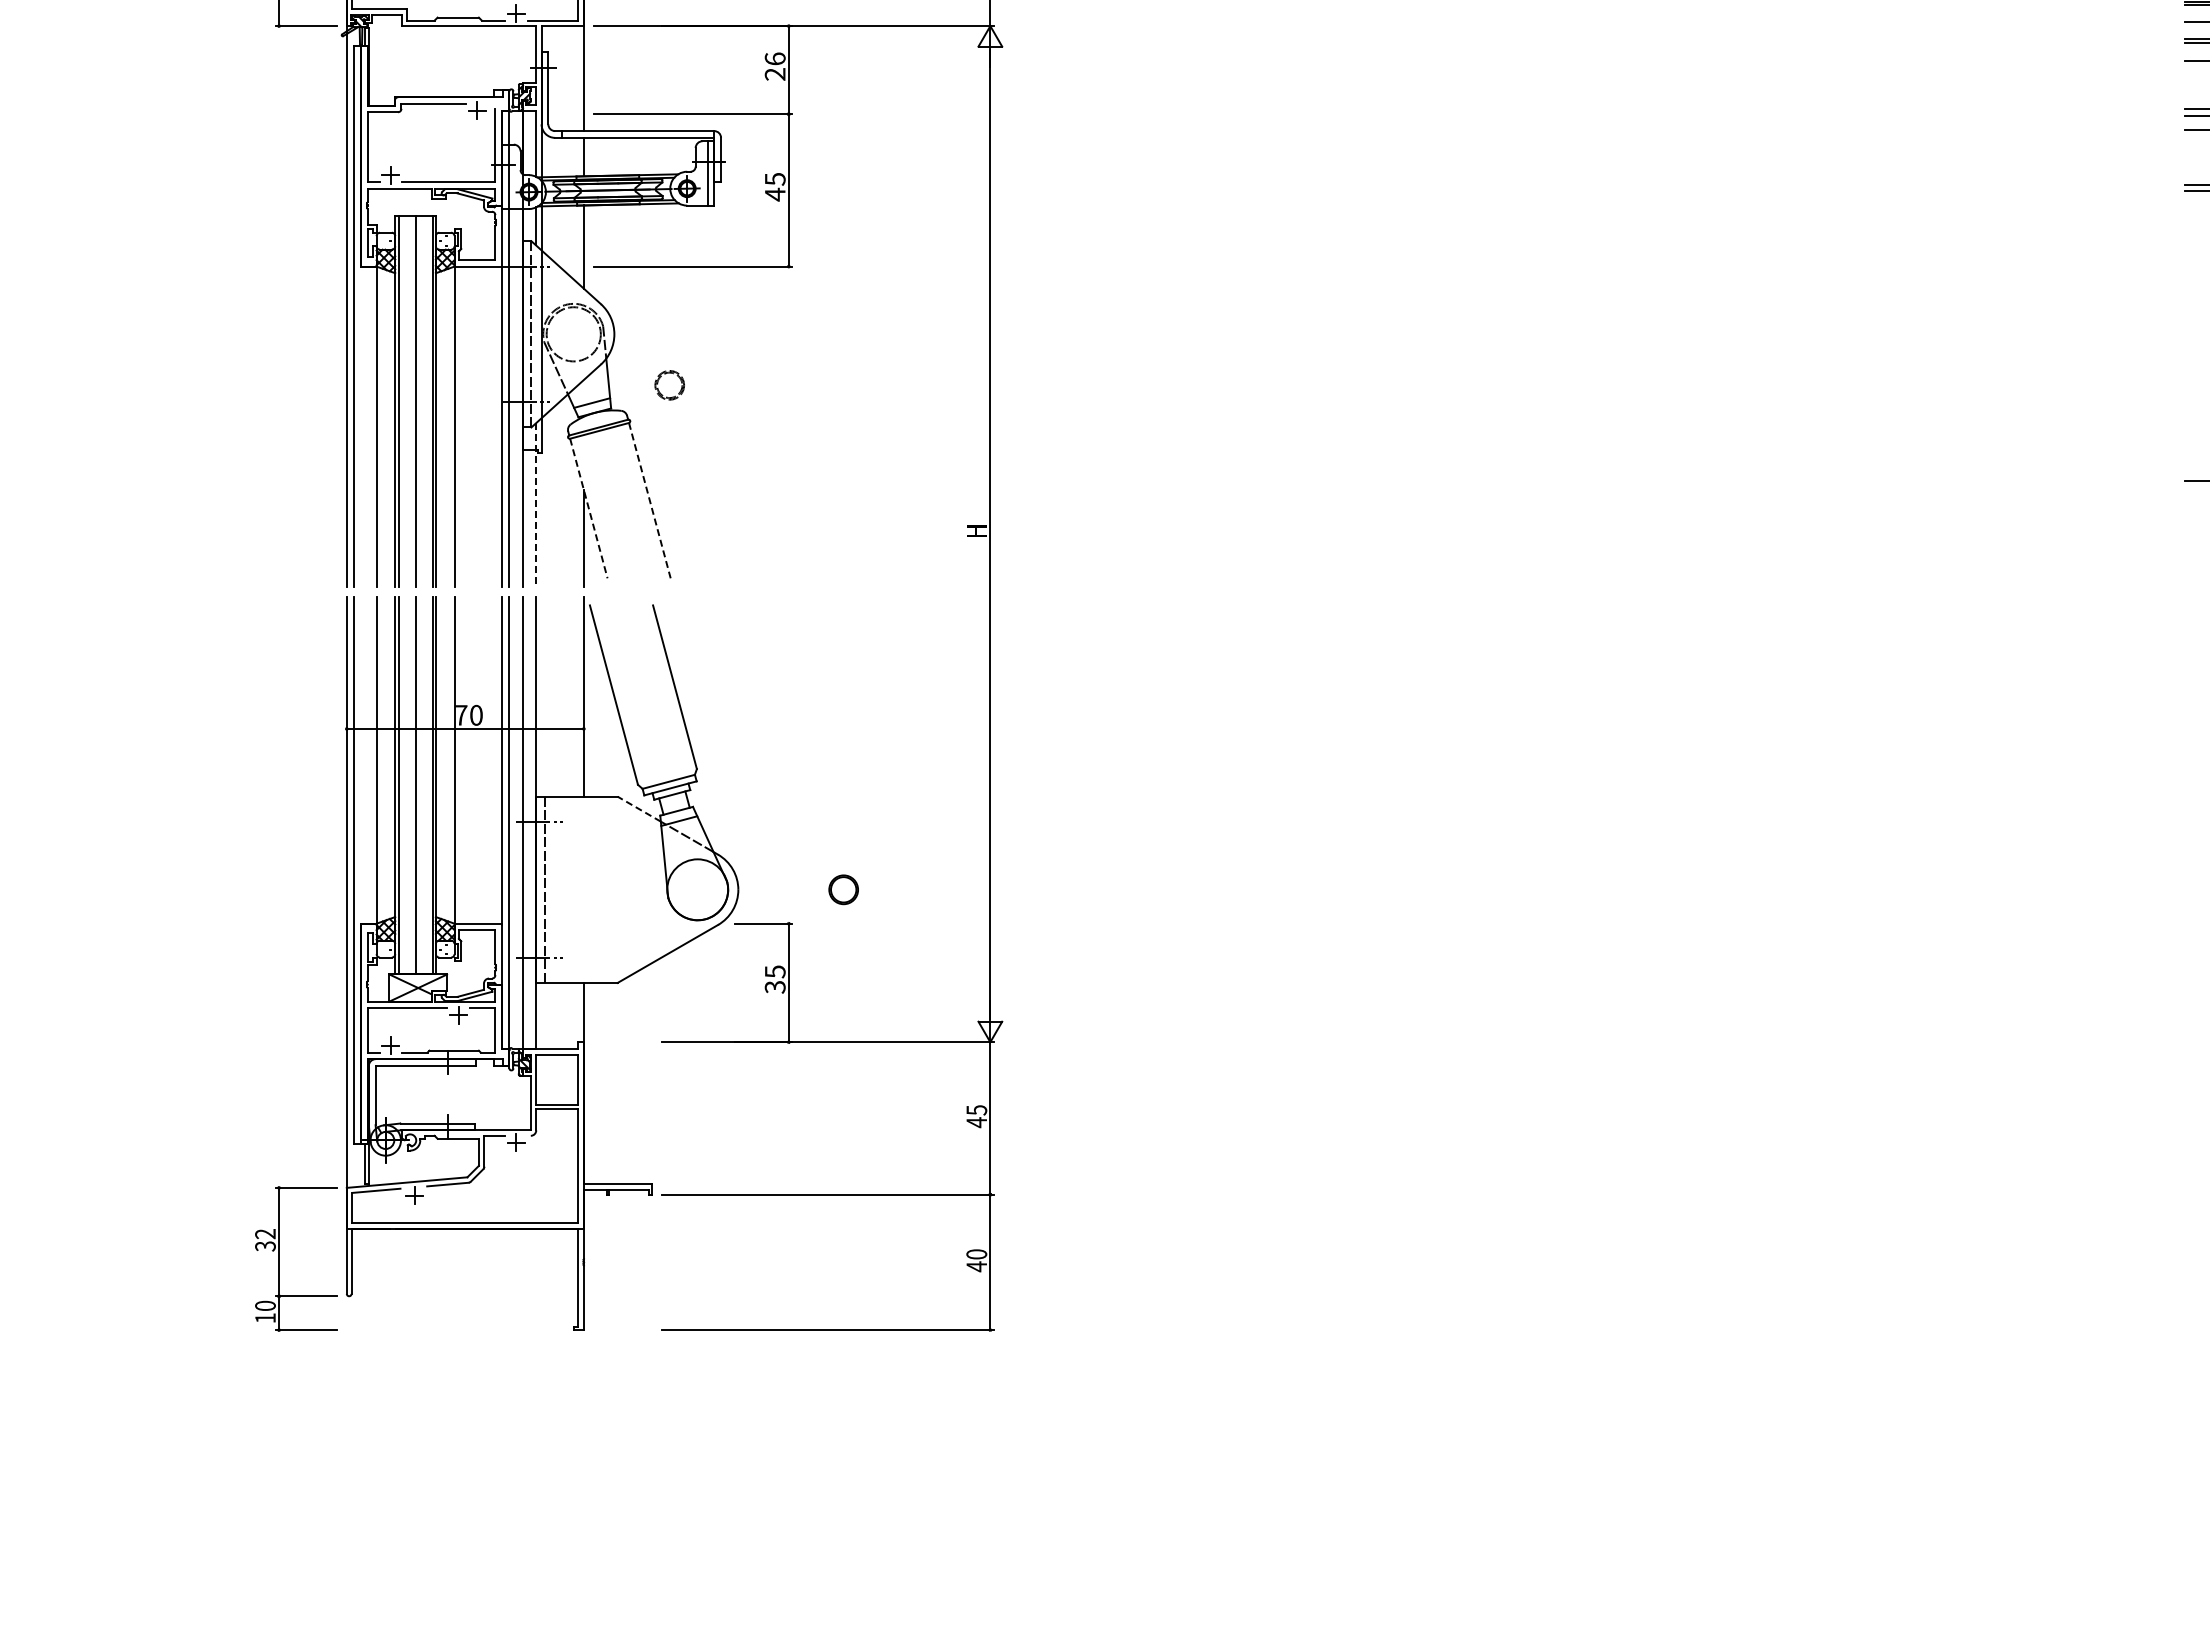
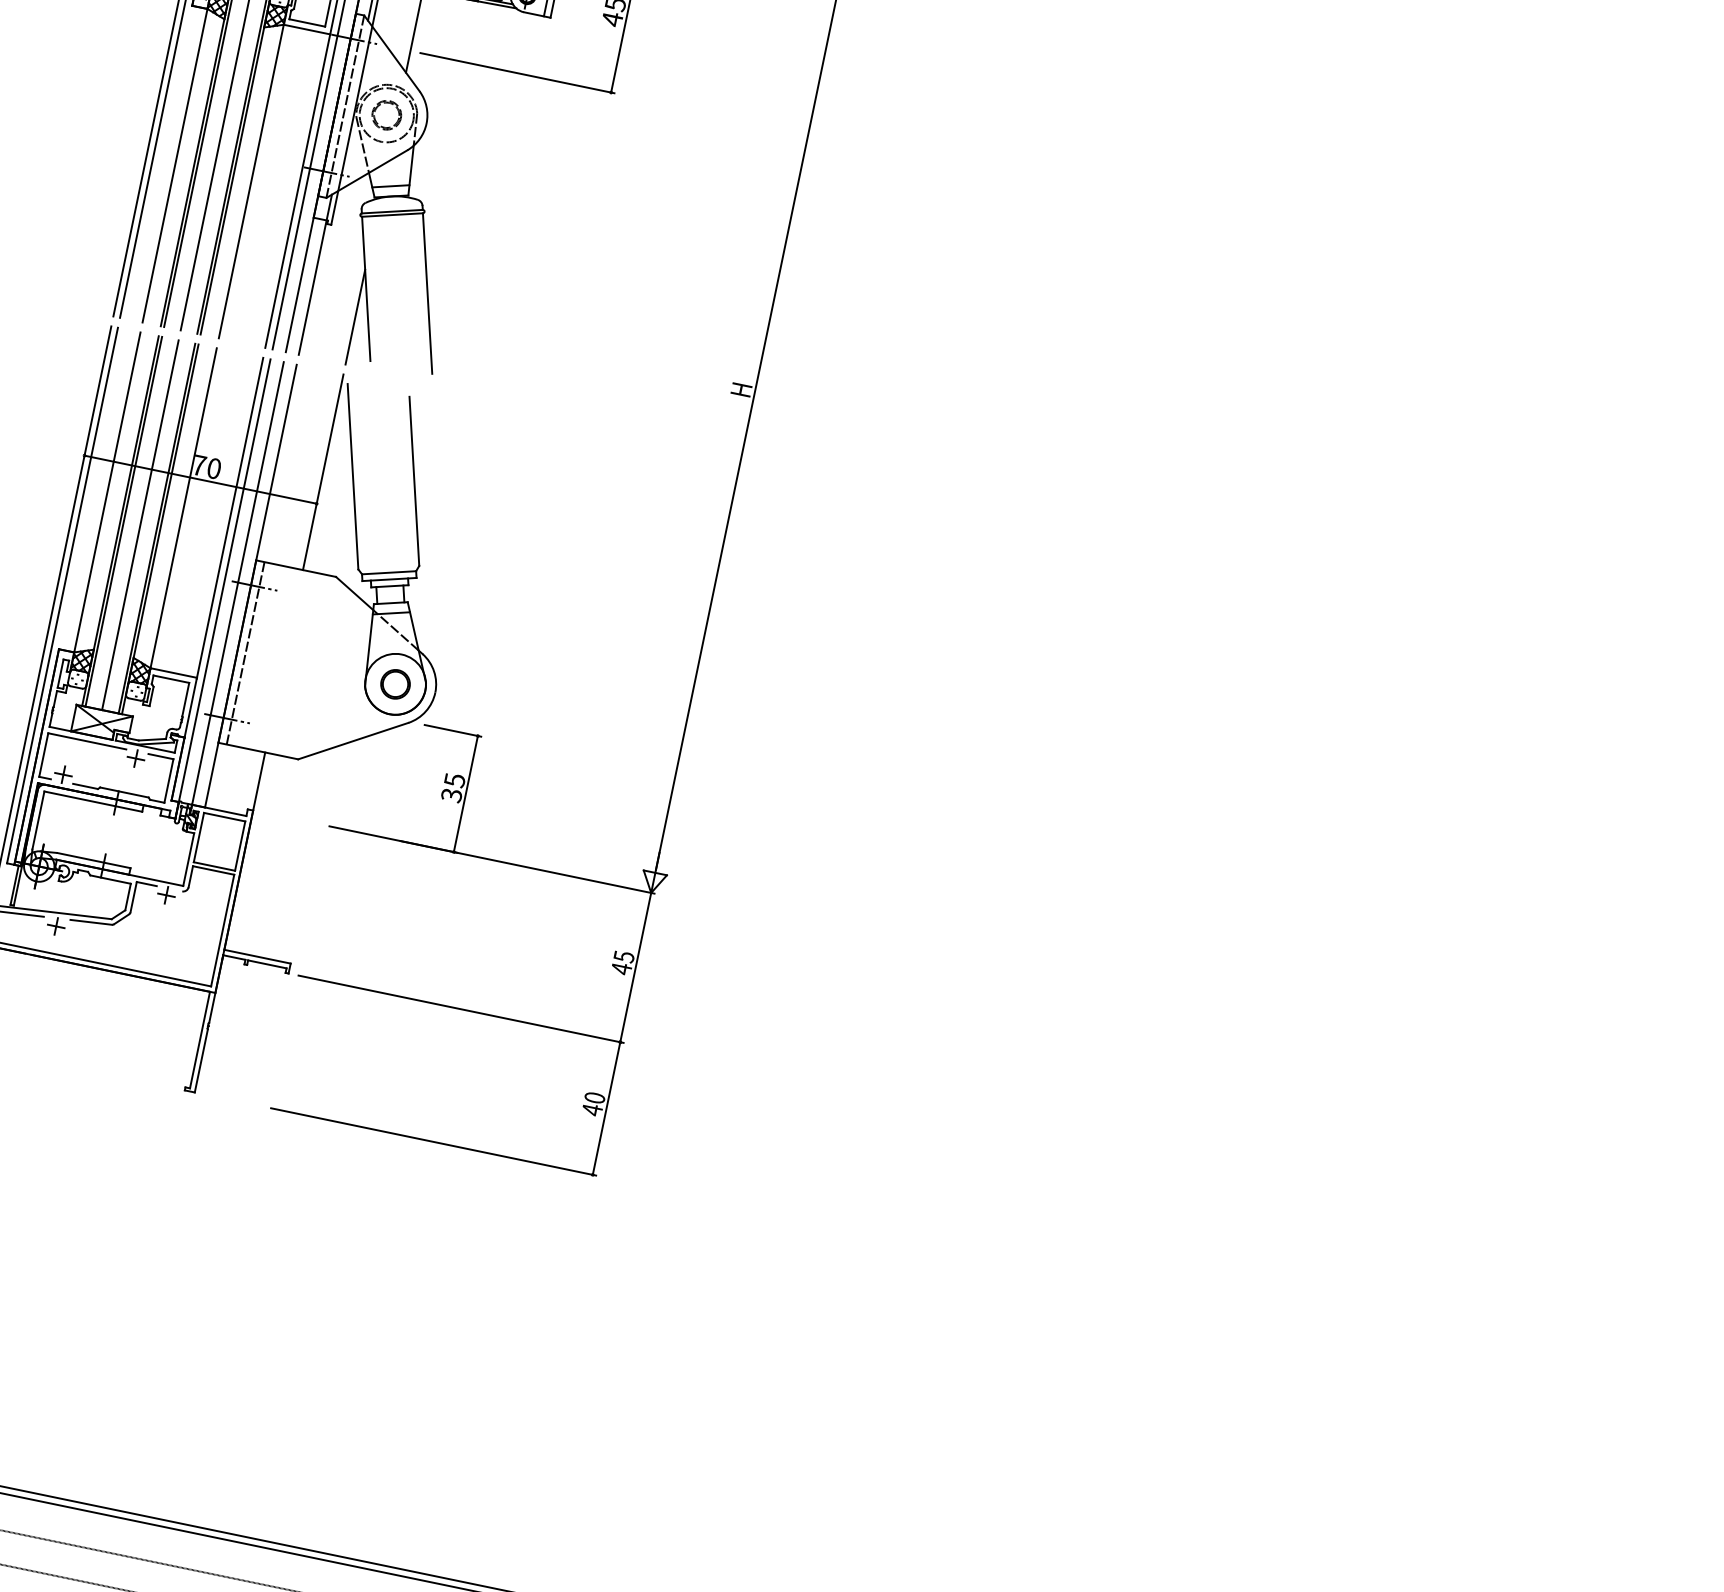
part: (658, 383) -> (376, 111), moved
line: (649, 501) -> (427, 294), dashed -> solid
line: (536, 504) -> (315, 274), dashed -> solid
line: (588, 509) -> (365, 289), dashed -> solid
line: (639, 809) -> (354, 593), dashed -> solid
part: (843, 889) -> (395, 684), moved

